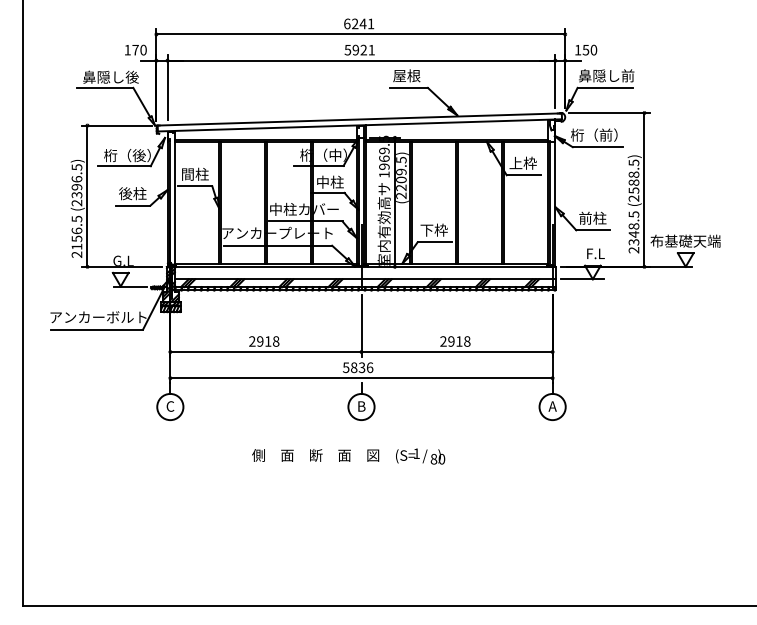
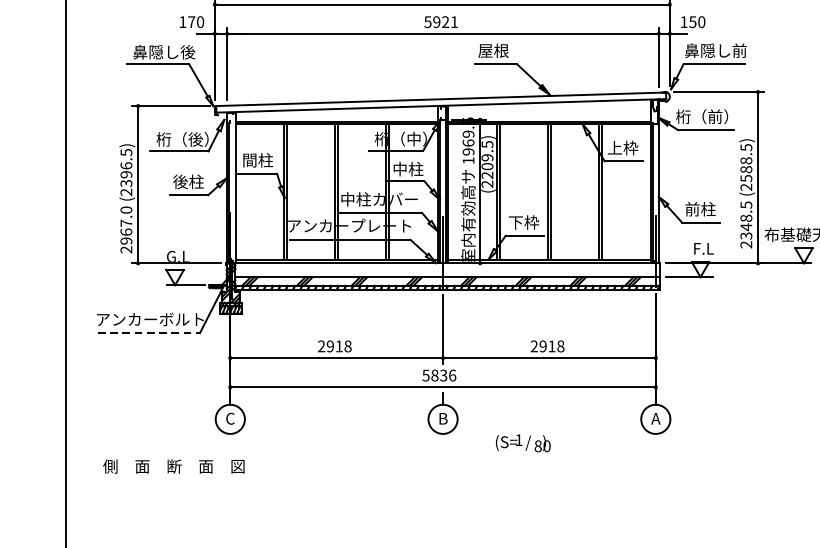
text: (76, 232) -> (125, 225), 2156.5 -> 2967.0
line: (97, 329) -> (149, 333), solid -> dashed
text: (315, 455) -> (173, 466), moved
text: (420, 456) -> (523, 443), moved

